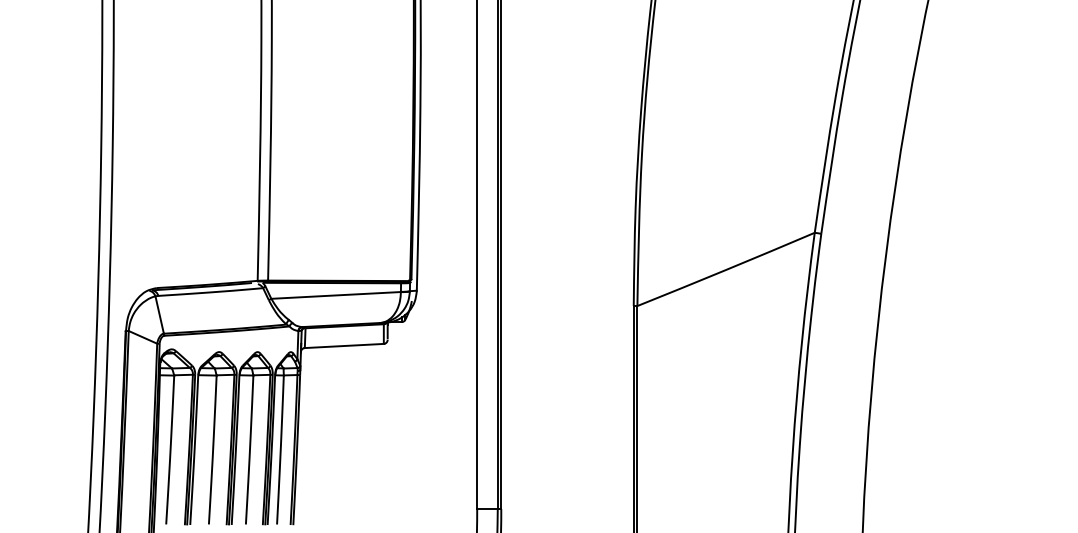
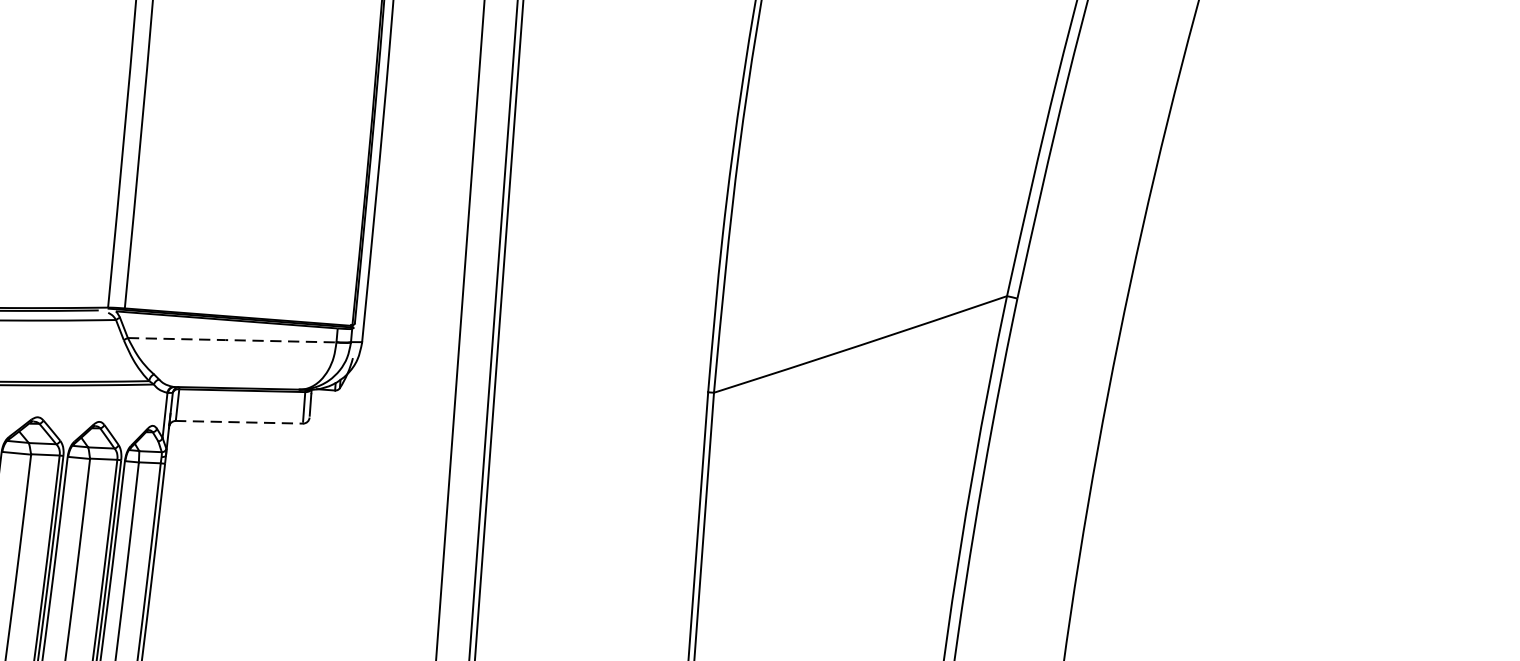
line: (336, 295) -> (232, 340), solid -> dashed
line: (344, 345) -> (239, 421), solid -> dashed

